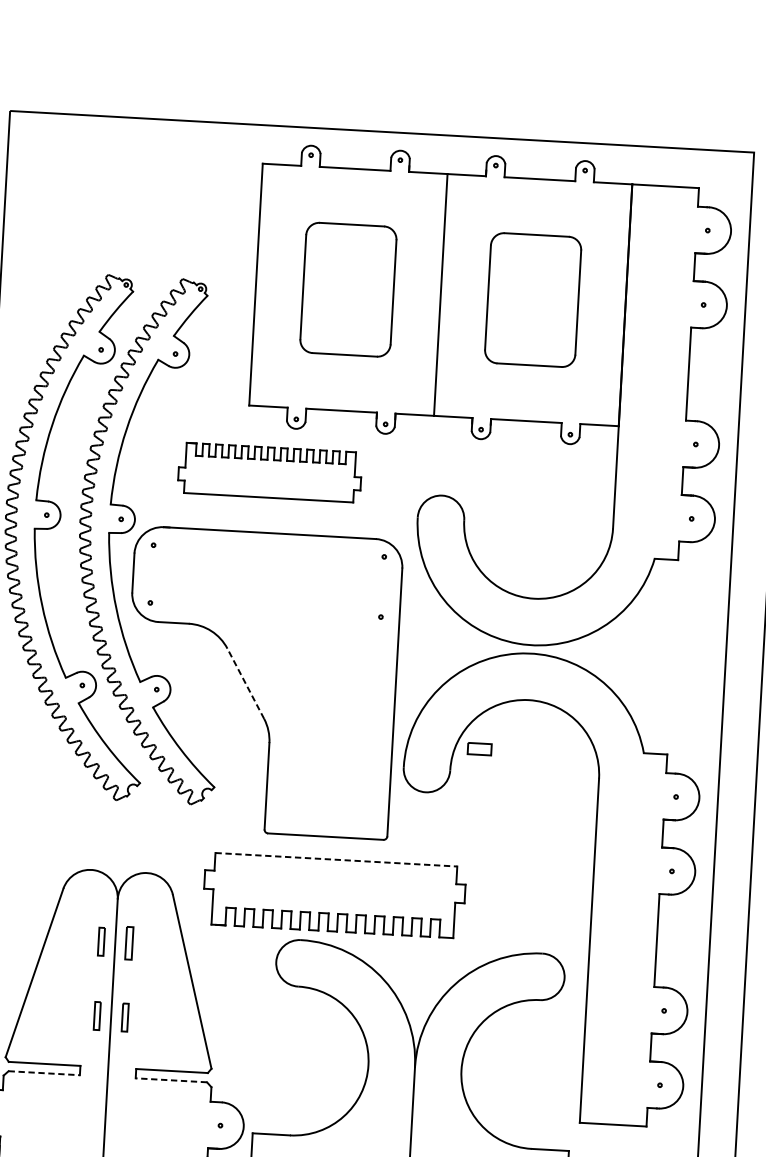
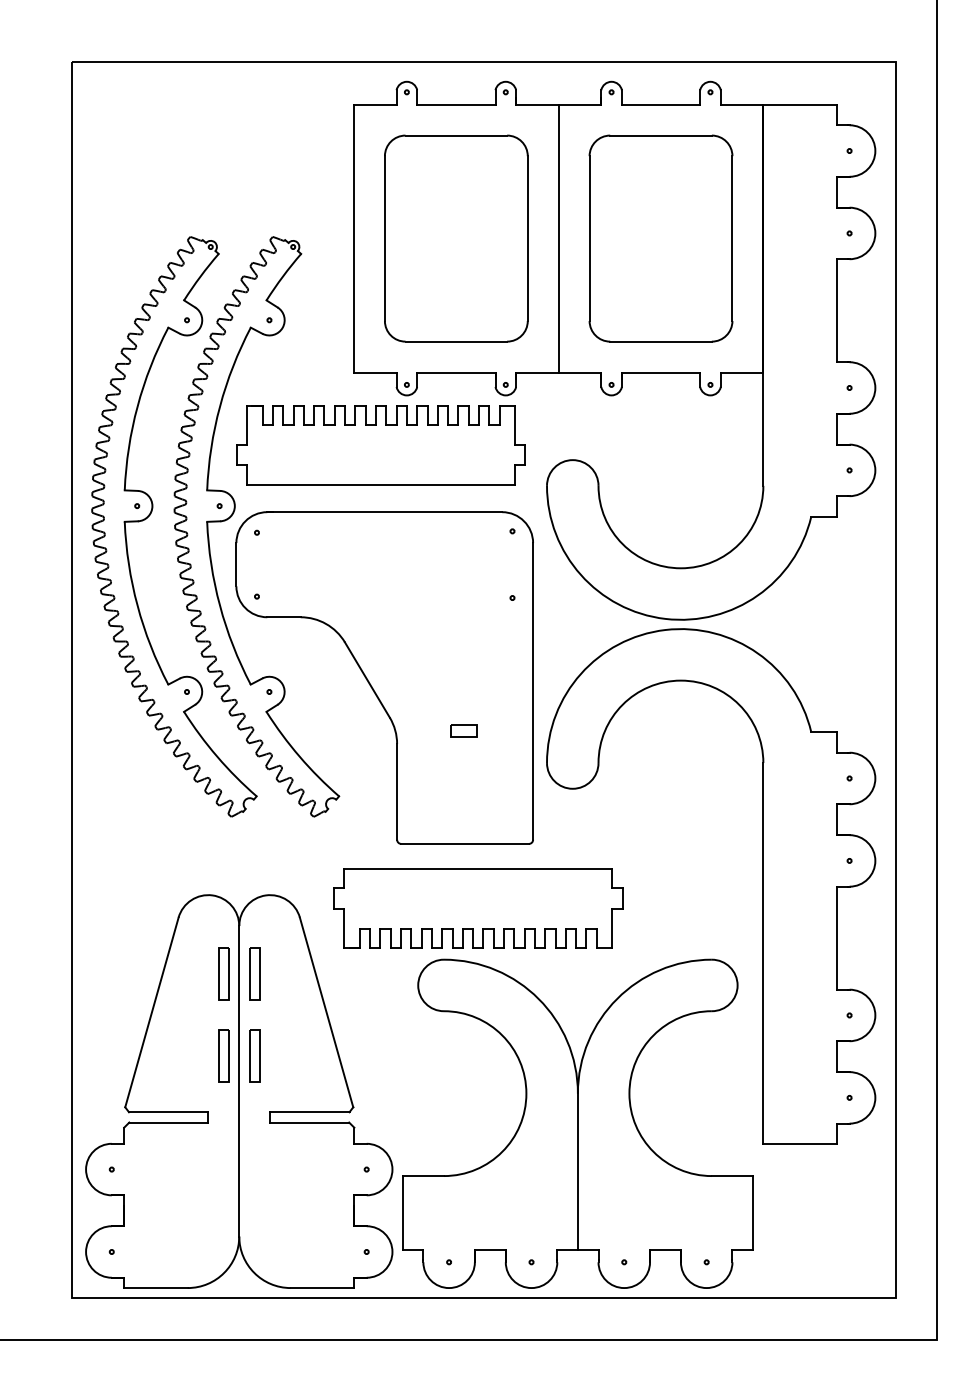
part: (348, 289) -> (456, 238), size x1.43
part: (532, 300) -> (660, 238), size x1.43
part: (269, 472) -> (380, 445), size x1.43
line: (245, 684) -> (367, 680), dashed -> solid
part: (479, 748) -> (463, 730), moved
line: (336, 859) -> (478, 868), dashed -> solid
part: (101, 941) -> (223, 973), size x1.67
part: (129, 942) -> (254, 973), size x1.43
part: (96, 1015) -> (223, 1055), size x1.67
part: (124, 1017) -> (254, 1055), size x1.67
line: (43, 1073) -> (168, 1122), dashed -> solid
line: (171, 1080) -> (309, 1122), dashed -> solid

